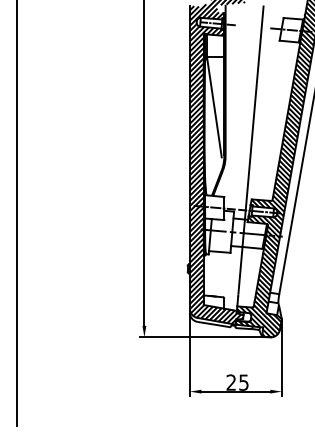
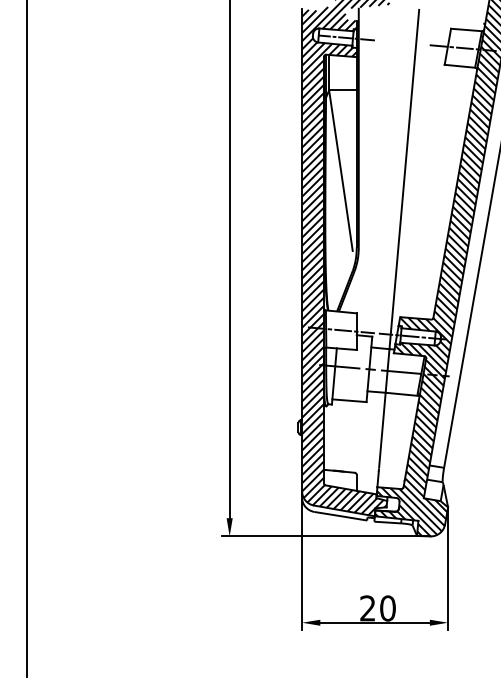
text: (243, 382) -> (387, 608), 25 -> 20

